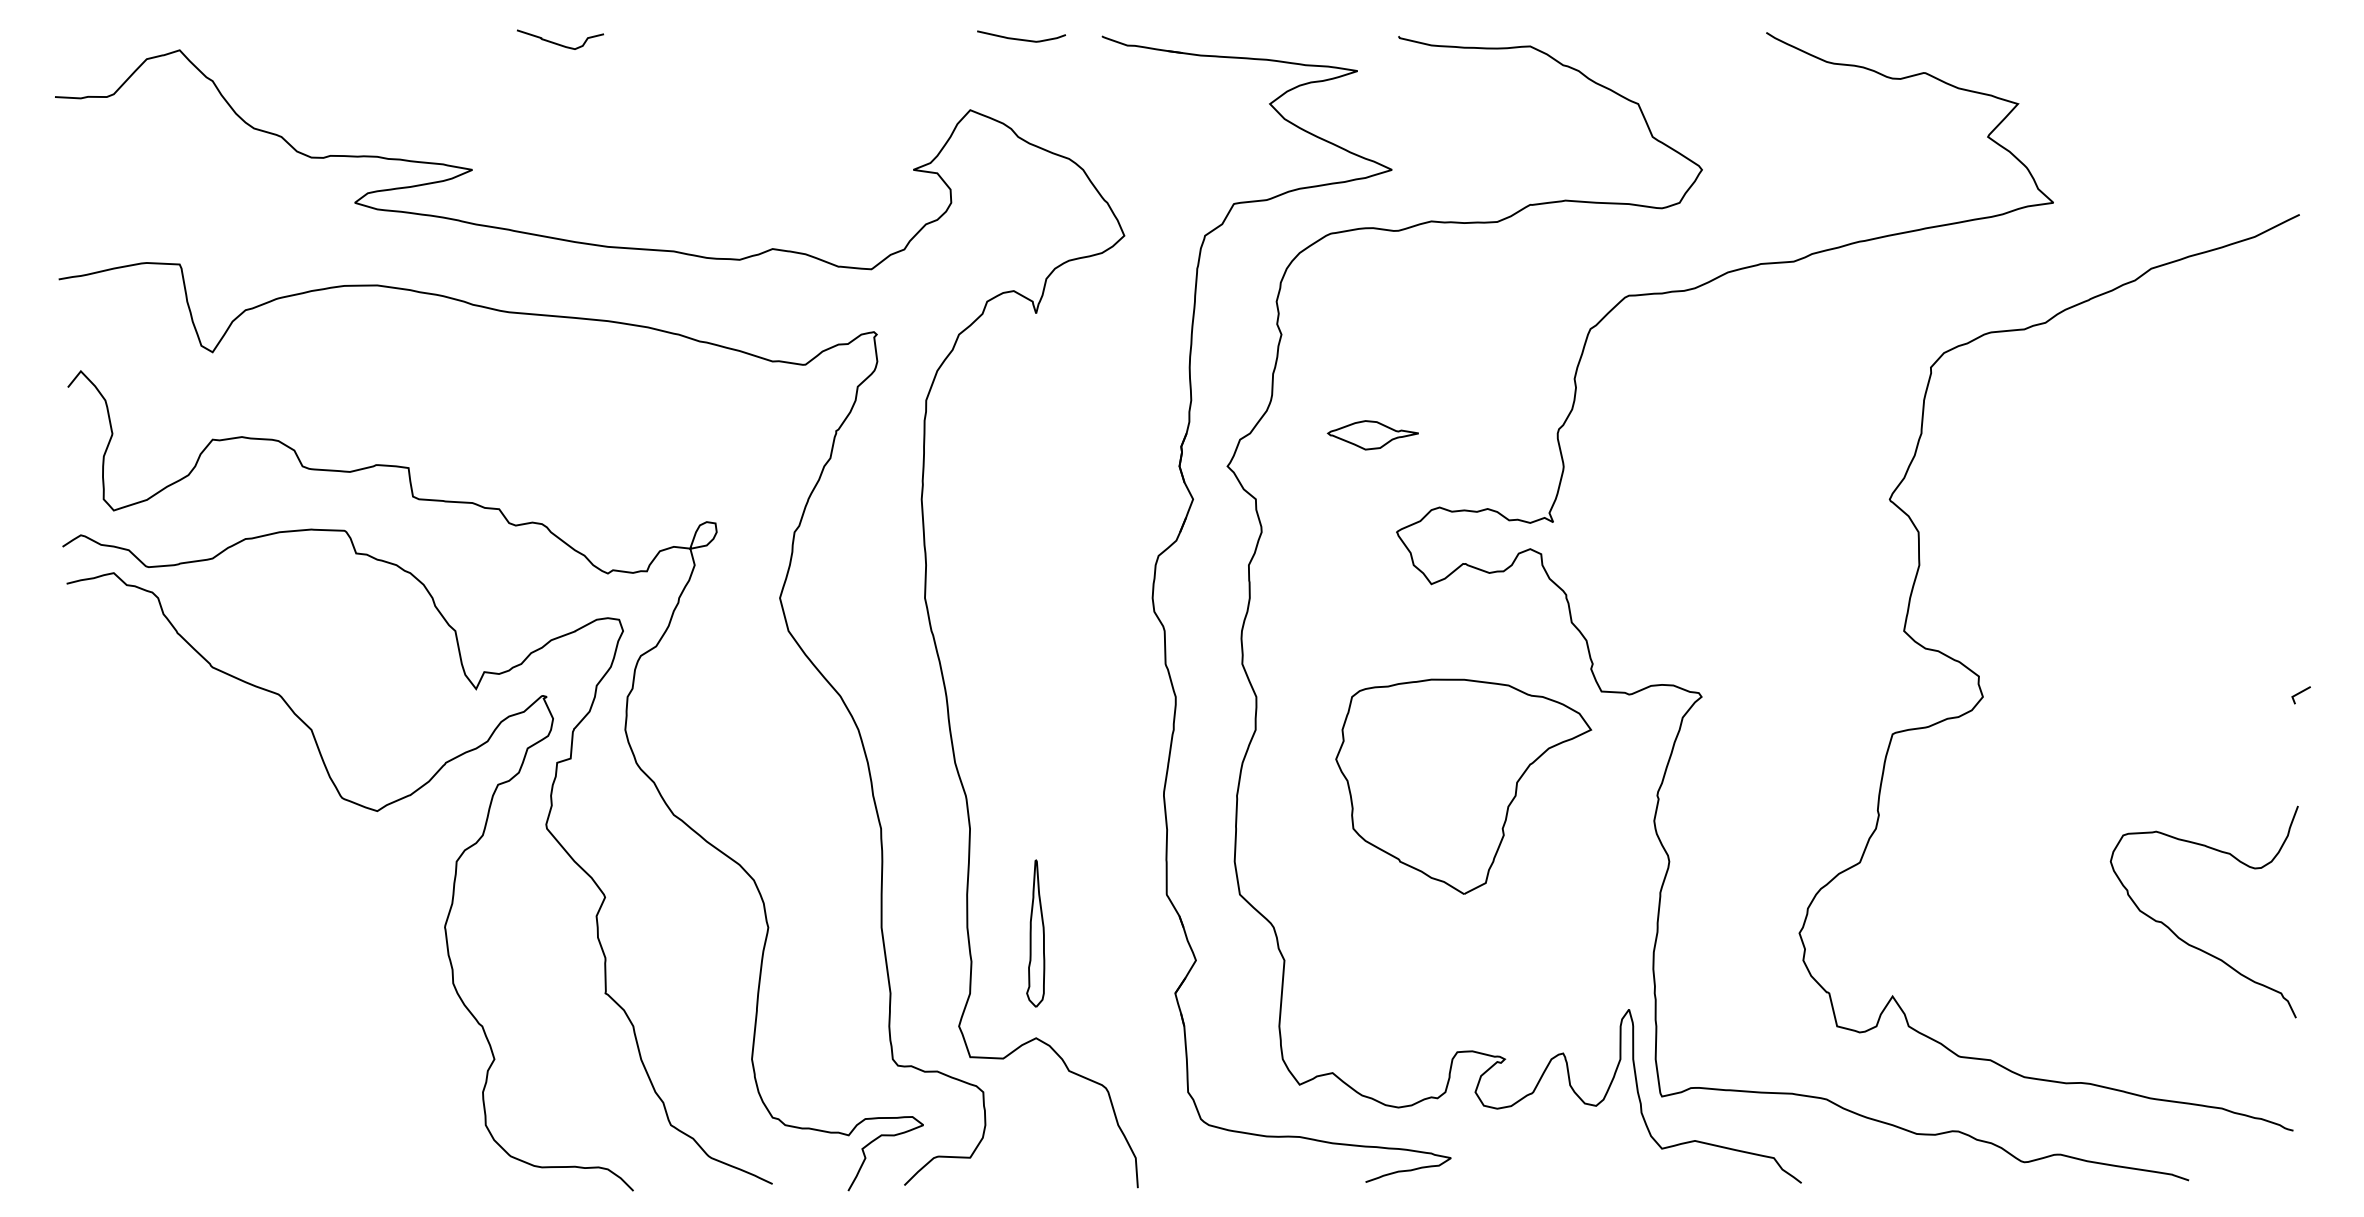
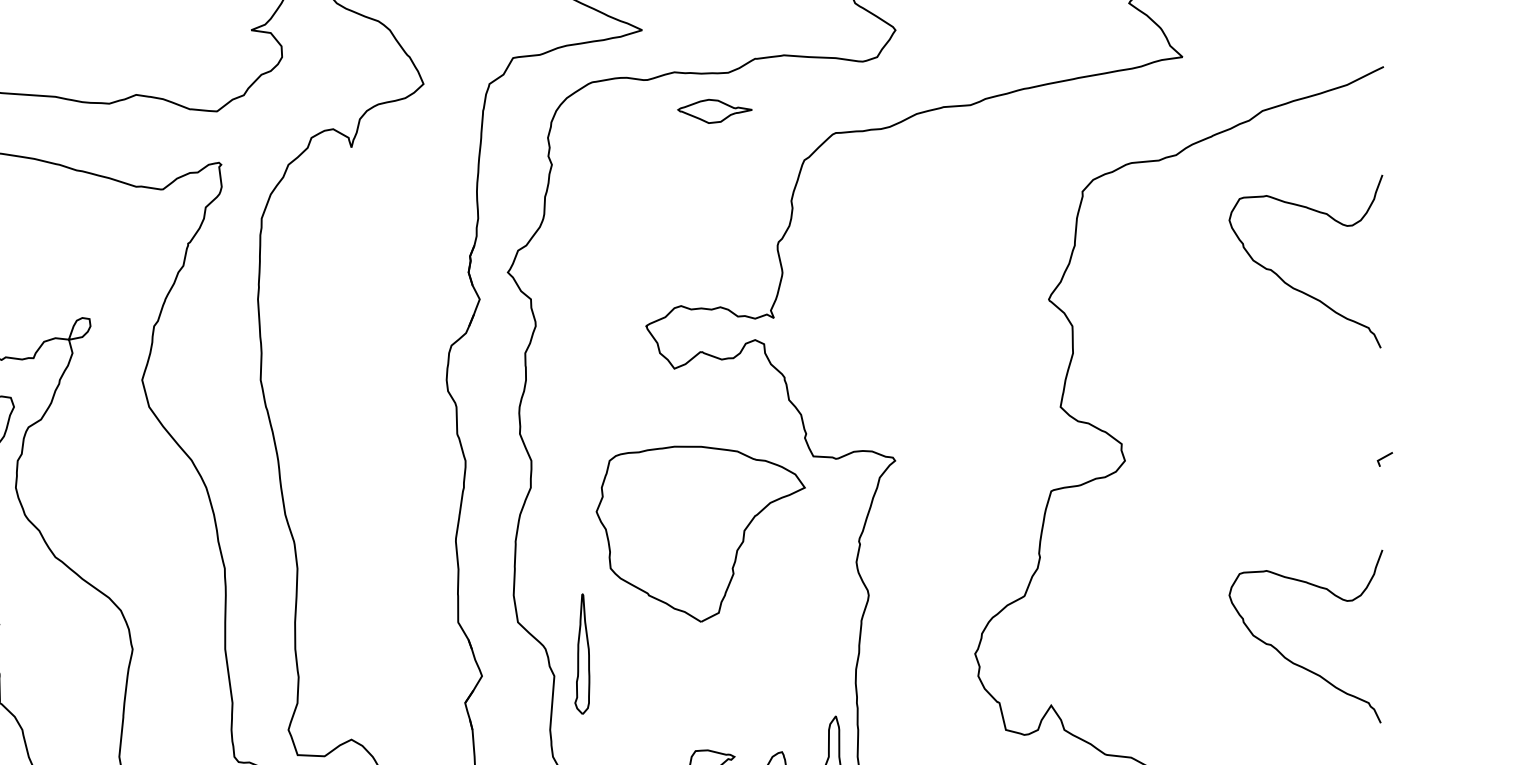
part: (1372, 435) -> (714, 111), moved
curve: (2184, 481) -> (1289, 284), added
part: (1035, 933) -> (582, 654), moved

